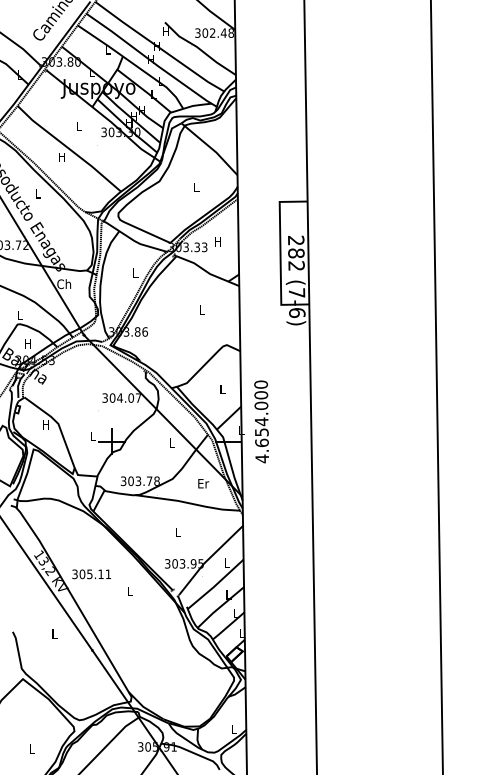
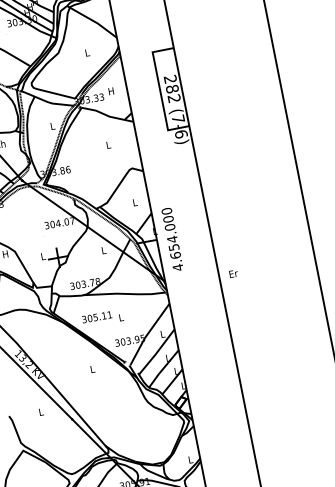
text: (261, 421) -> (172, 239), moved
text: (203, 483) -> (233, 273), moved
text: (91, 574) -> (96, 317), moved

